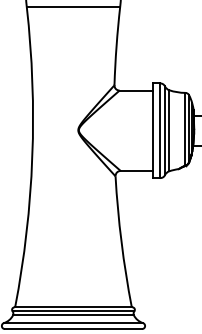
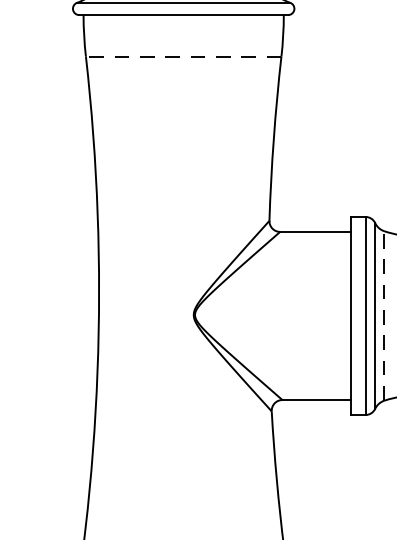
line: (73, 6) -> (183, 55), solid -> dashed
line: (169, 130) -> (384, 315), solid -> dashed

